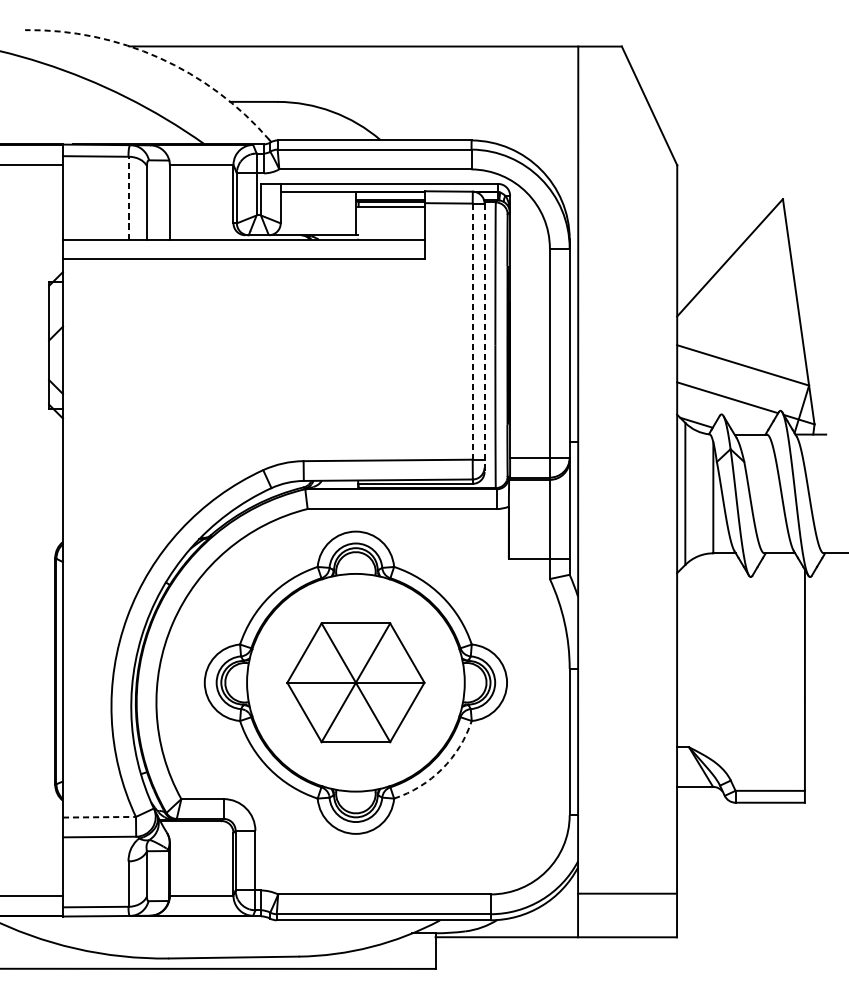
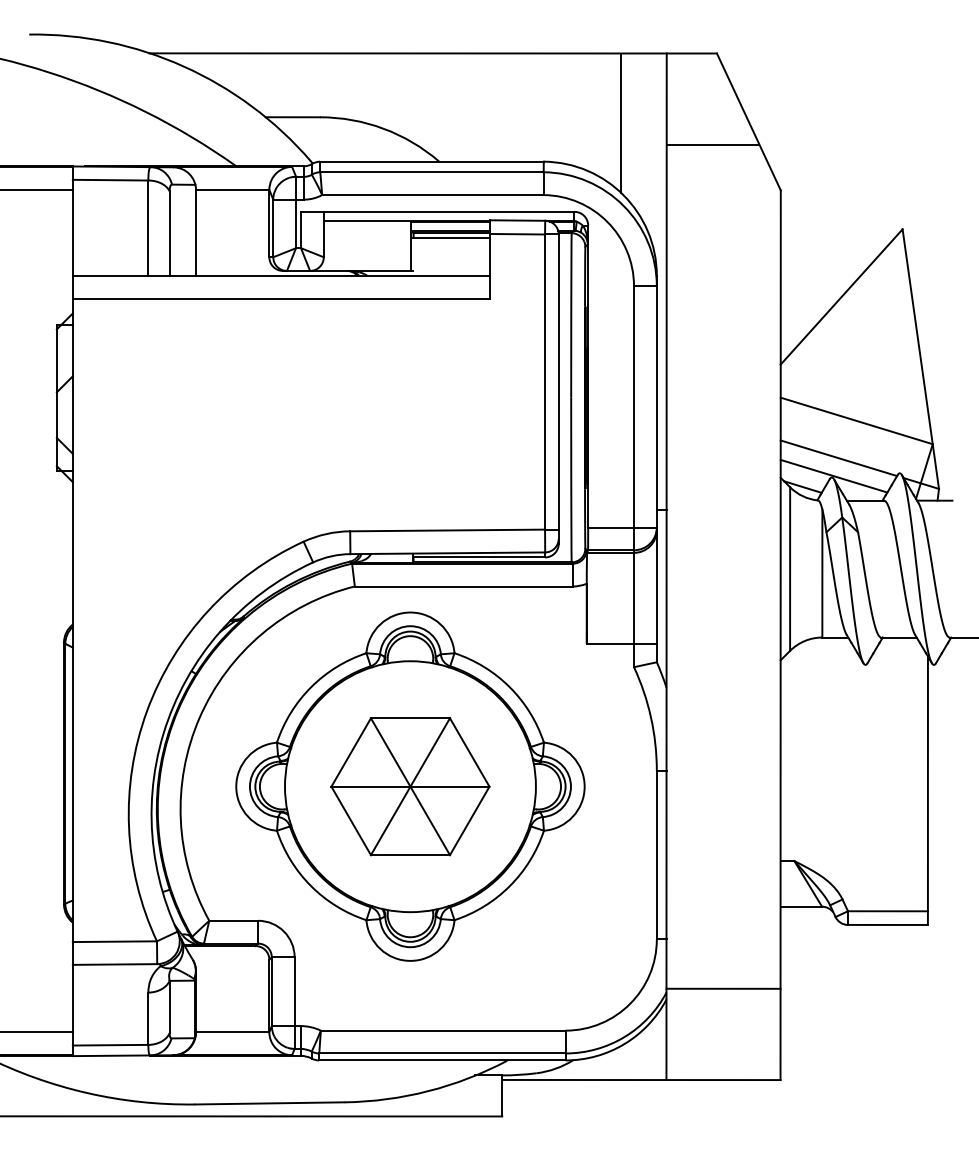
arc: (158, 57) -> (183, 66), dashed -> solid
line: (539, 107) -> (621, 123), added
line: (617, 125) -> (712, 144), added
line: (128, 198) -> (148, 228), dashed -> solid
line: (473, 332) -> (545, 382), dashed -> solid
line: (484, 338) -> (558, 389), dashed -> solid
line: (722, 412) -> (833, 475), added
arc: (441, 769) -> (509, 886), dashed -> solid
line: (99, 817) -> (115, 941), dashed -> solid
line: (627, 893) -> (723, 988), moved

